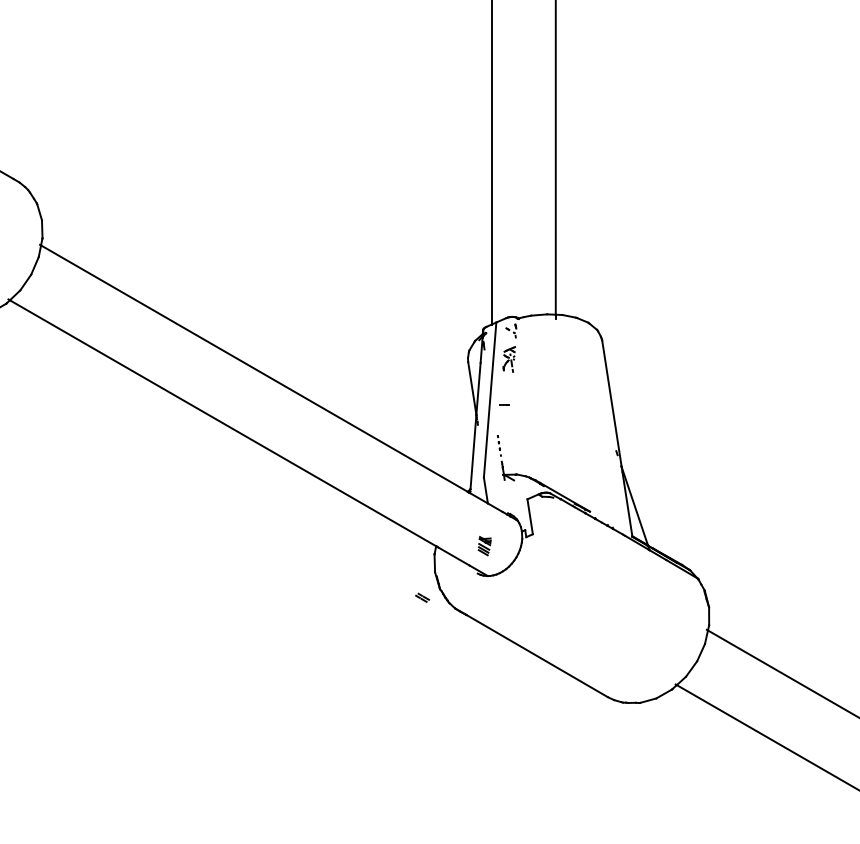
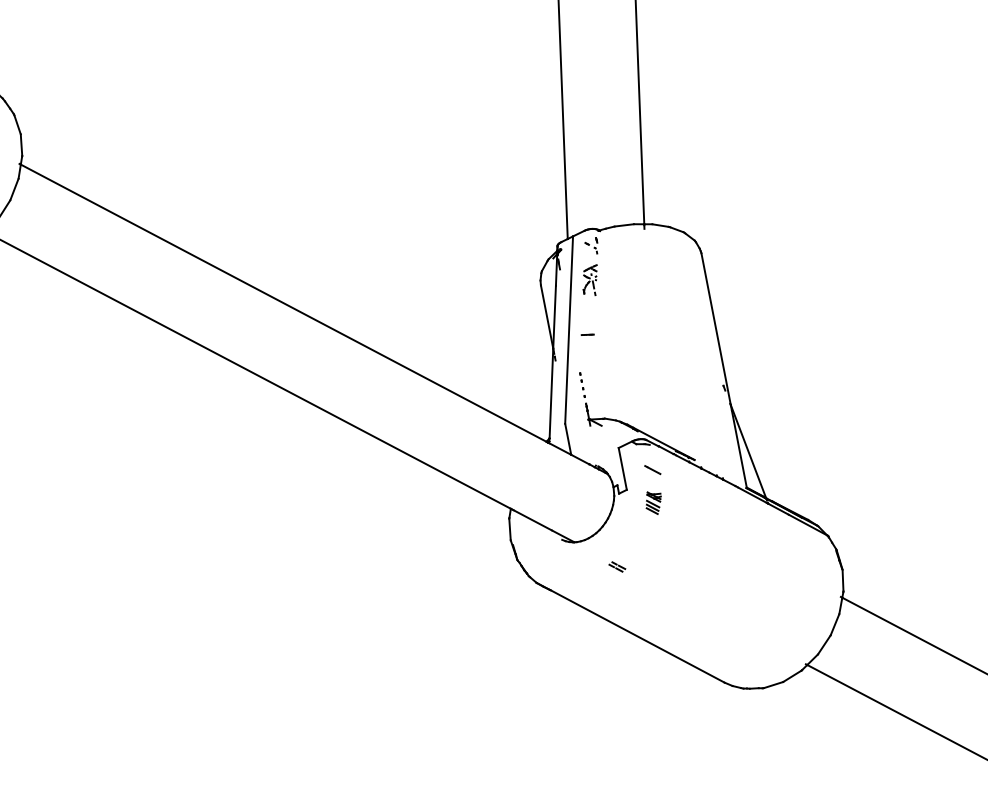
line: (554, 518) -> (652, 469), added
part: (484, 546) -> (653, 503), moved
part: (422, 597) -> (617, 566), moved

